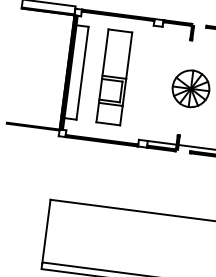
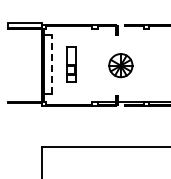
line: (82, 72) -> (51, 64), solid -> dashed
part: (113, 76) -> (71, 64), size x0.6

